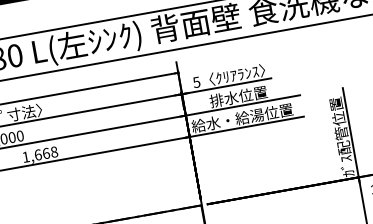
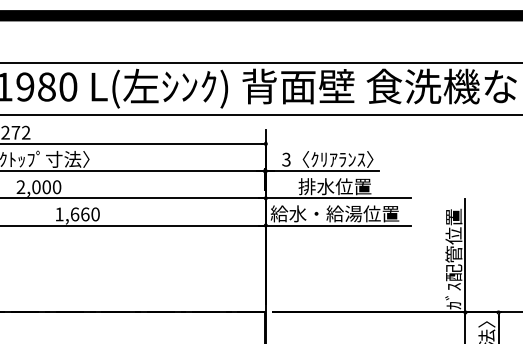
text: (196, 82) -> (286, 159), 5 -> 3
text: (54, 152) -> (95, 214), 1,668 -> 1,660

